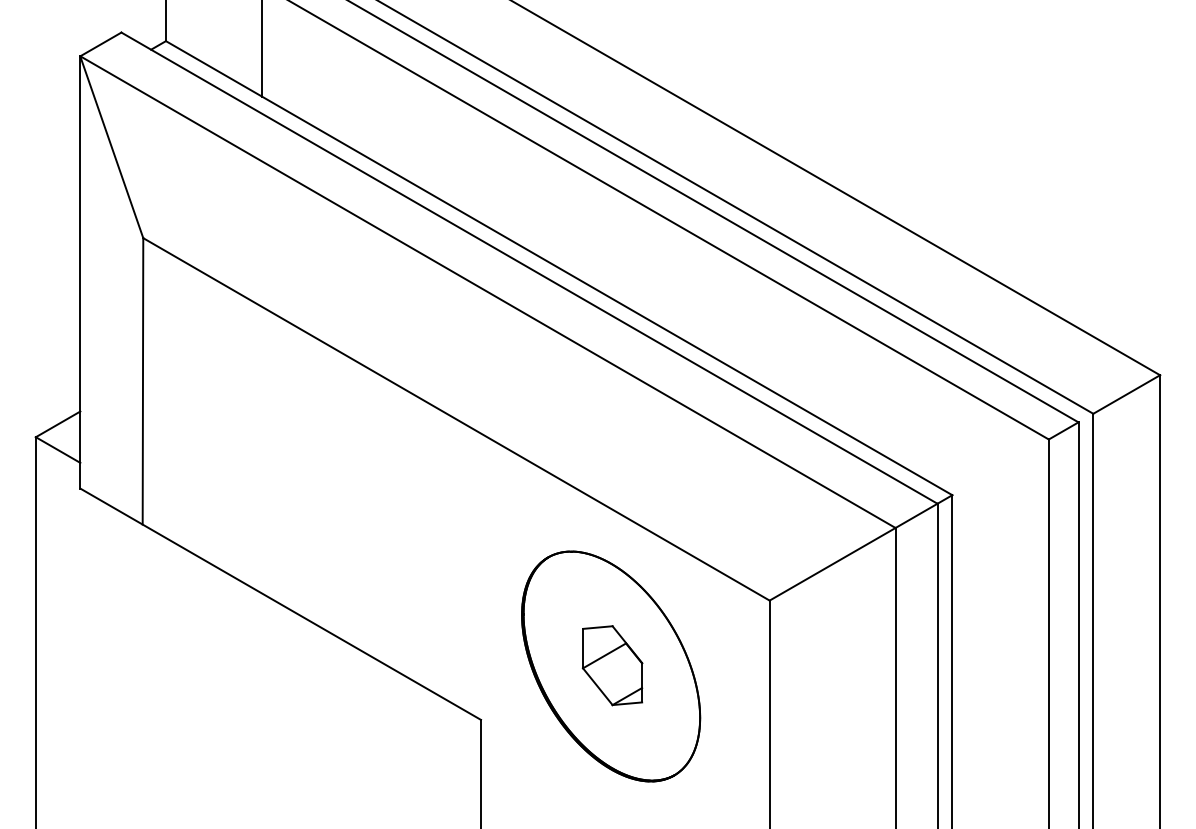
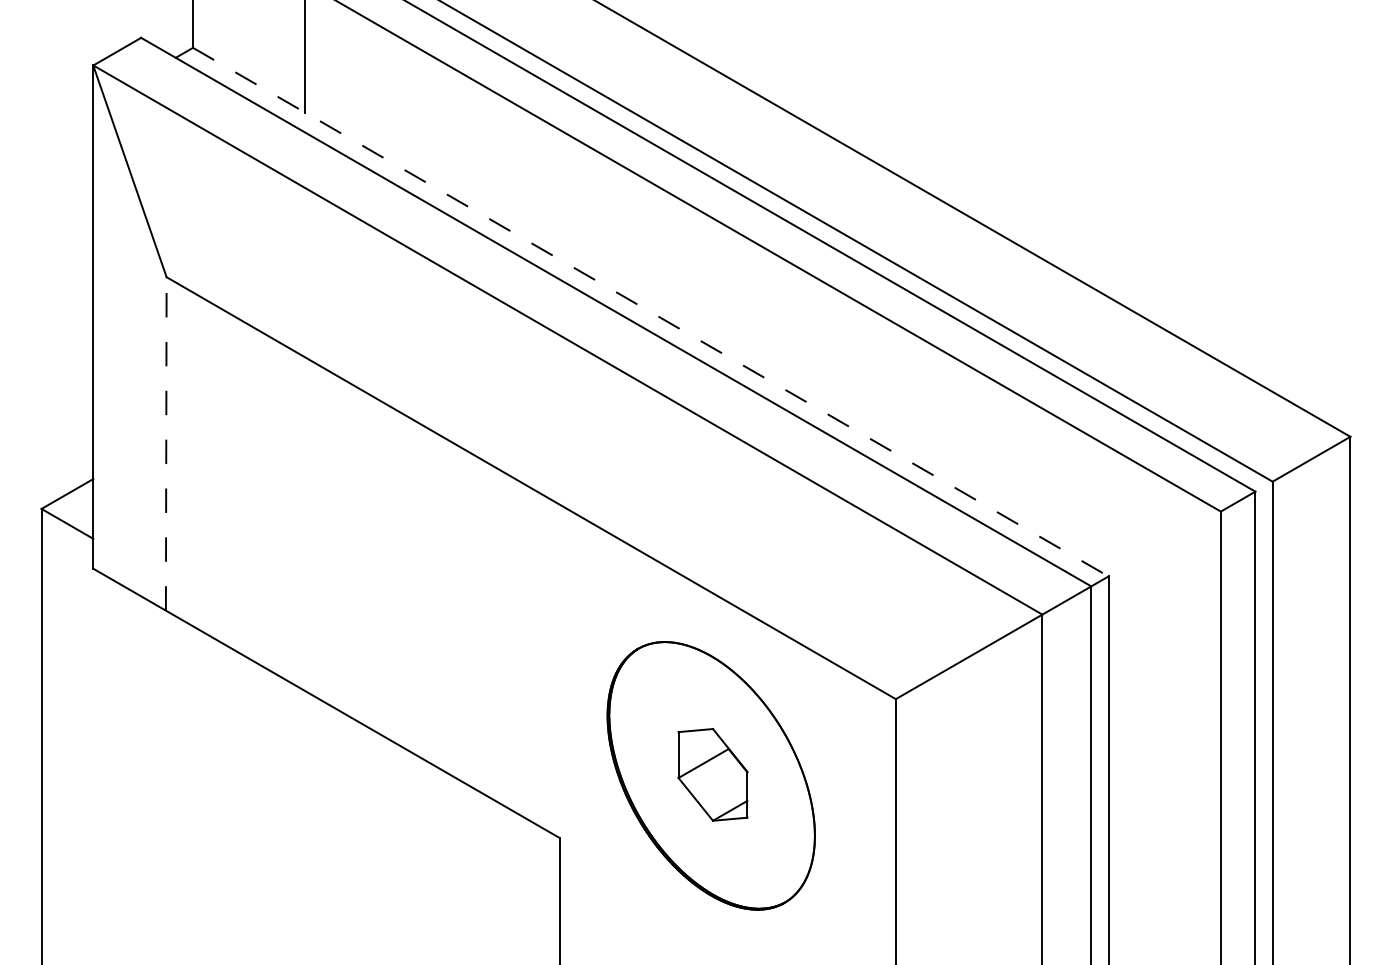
line: (559, 268) -> (651, 312), solid -> dashed
line: (142, 380) -> (165, 442), solid -> dashed

